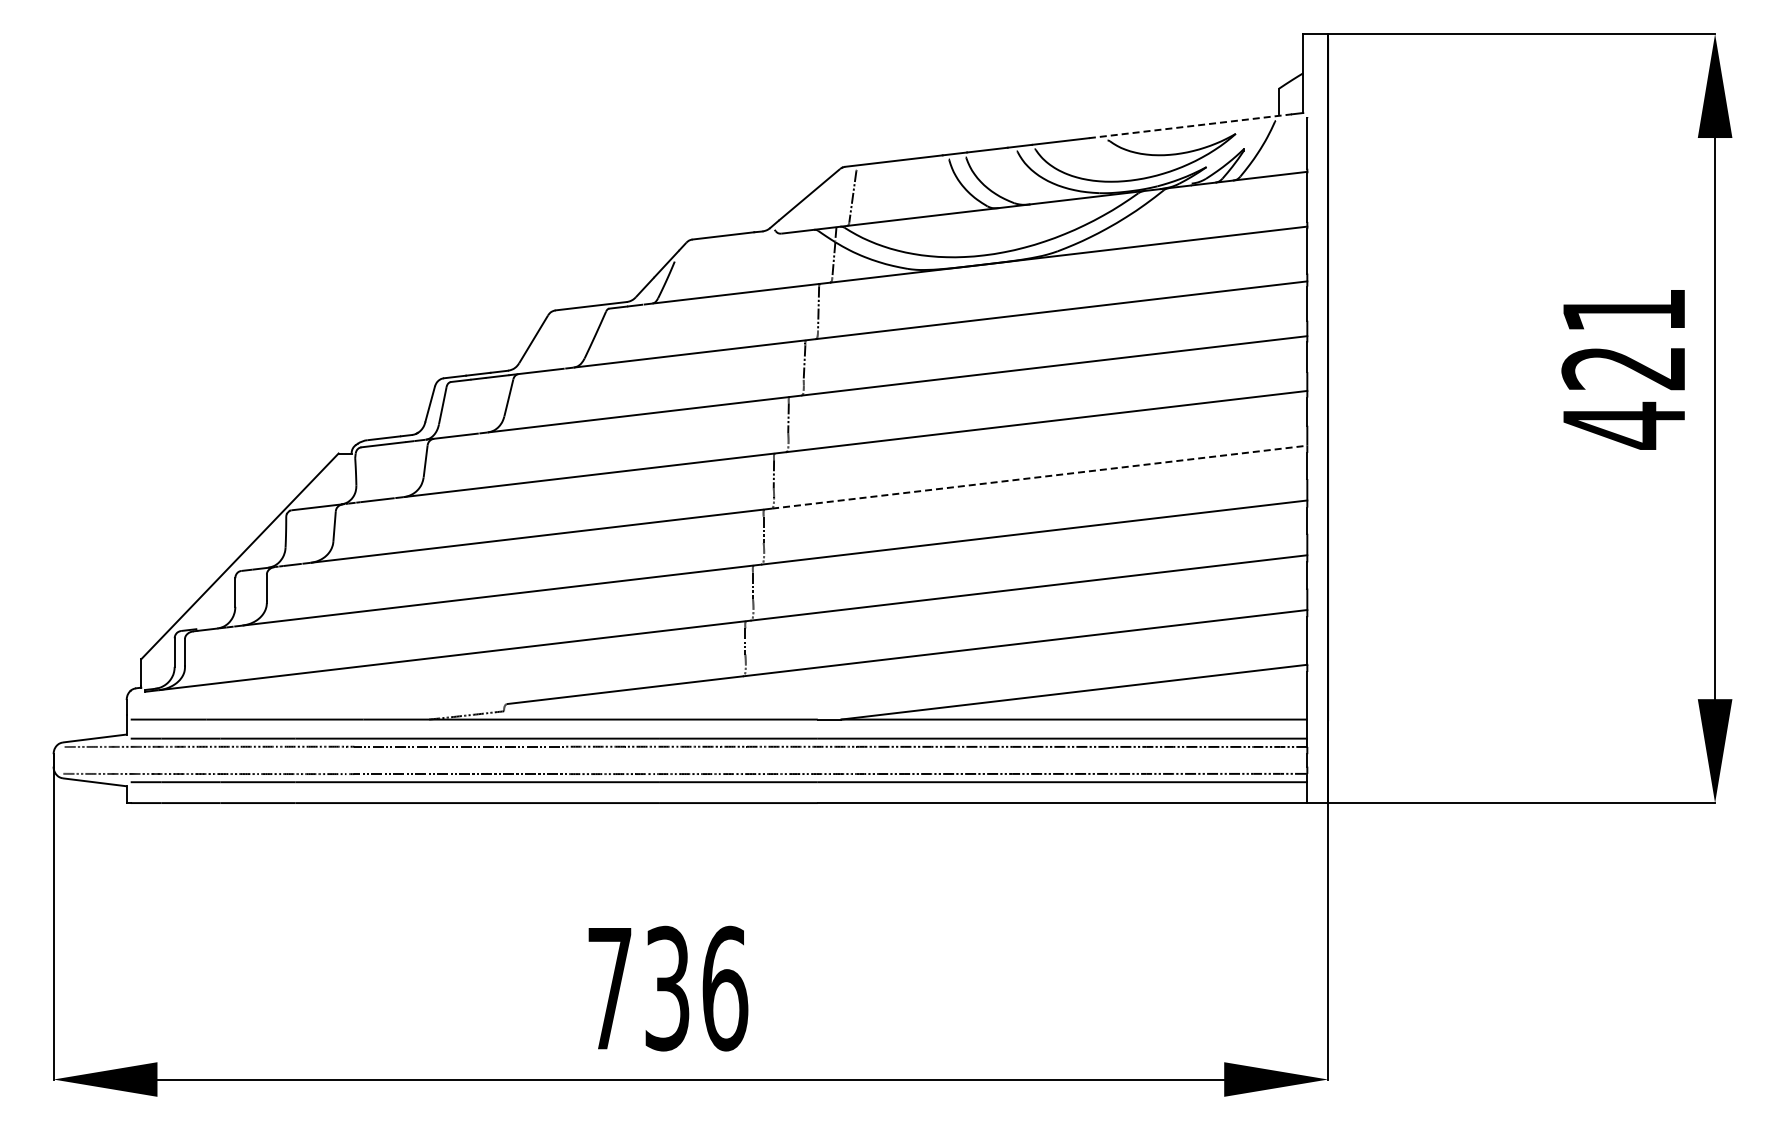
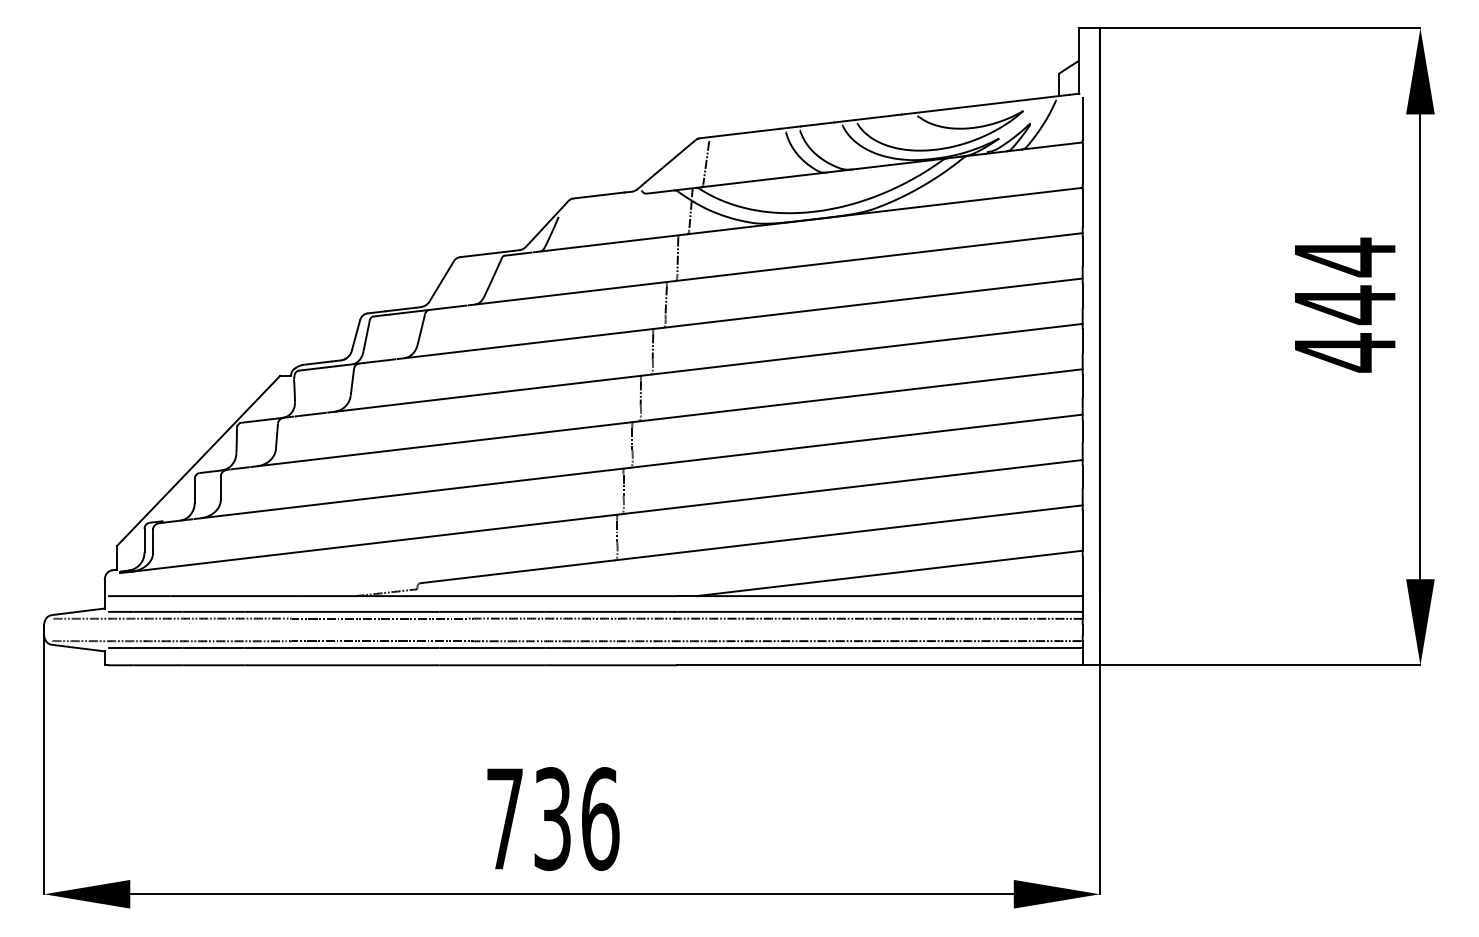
line: (1190, 126) -> (985, 104), dashed -> solid
text: (1622, 339) -> (1343, 281), 421 -> 444
line: (1040, 477) -> (861, 395), dashed -> solid

